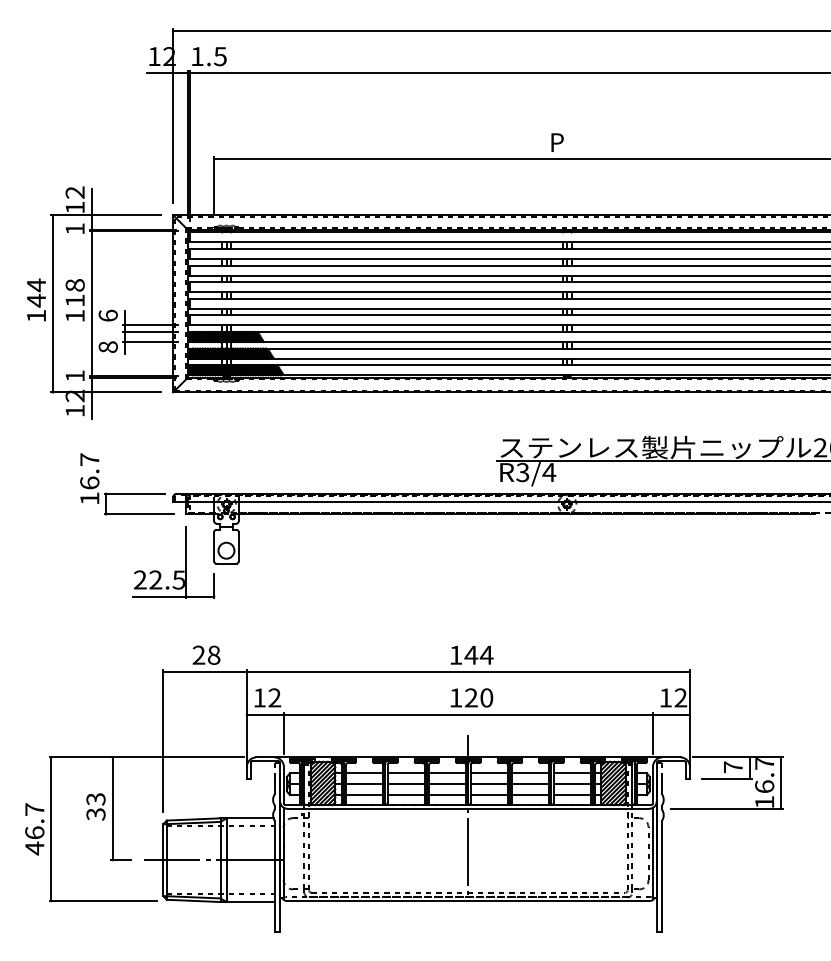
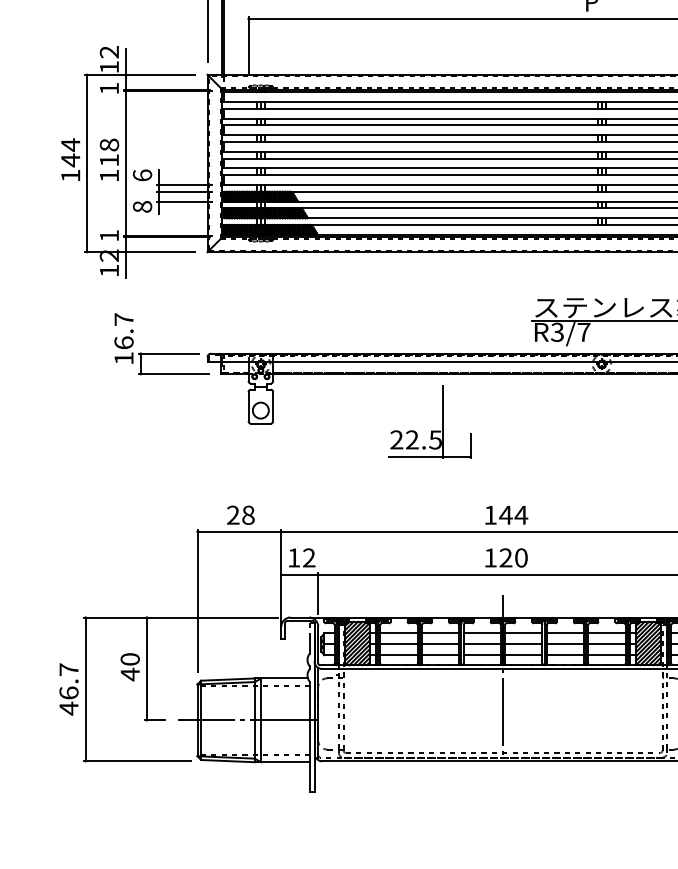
text: (549, 472) -> (584, 332), R3/4 -> R3/7
part: (174, 570) -> (431, 430), moved
text: (95, 807) -> (129, 667), 33 -> 40

